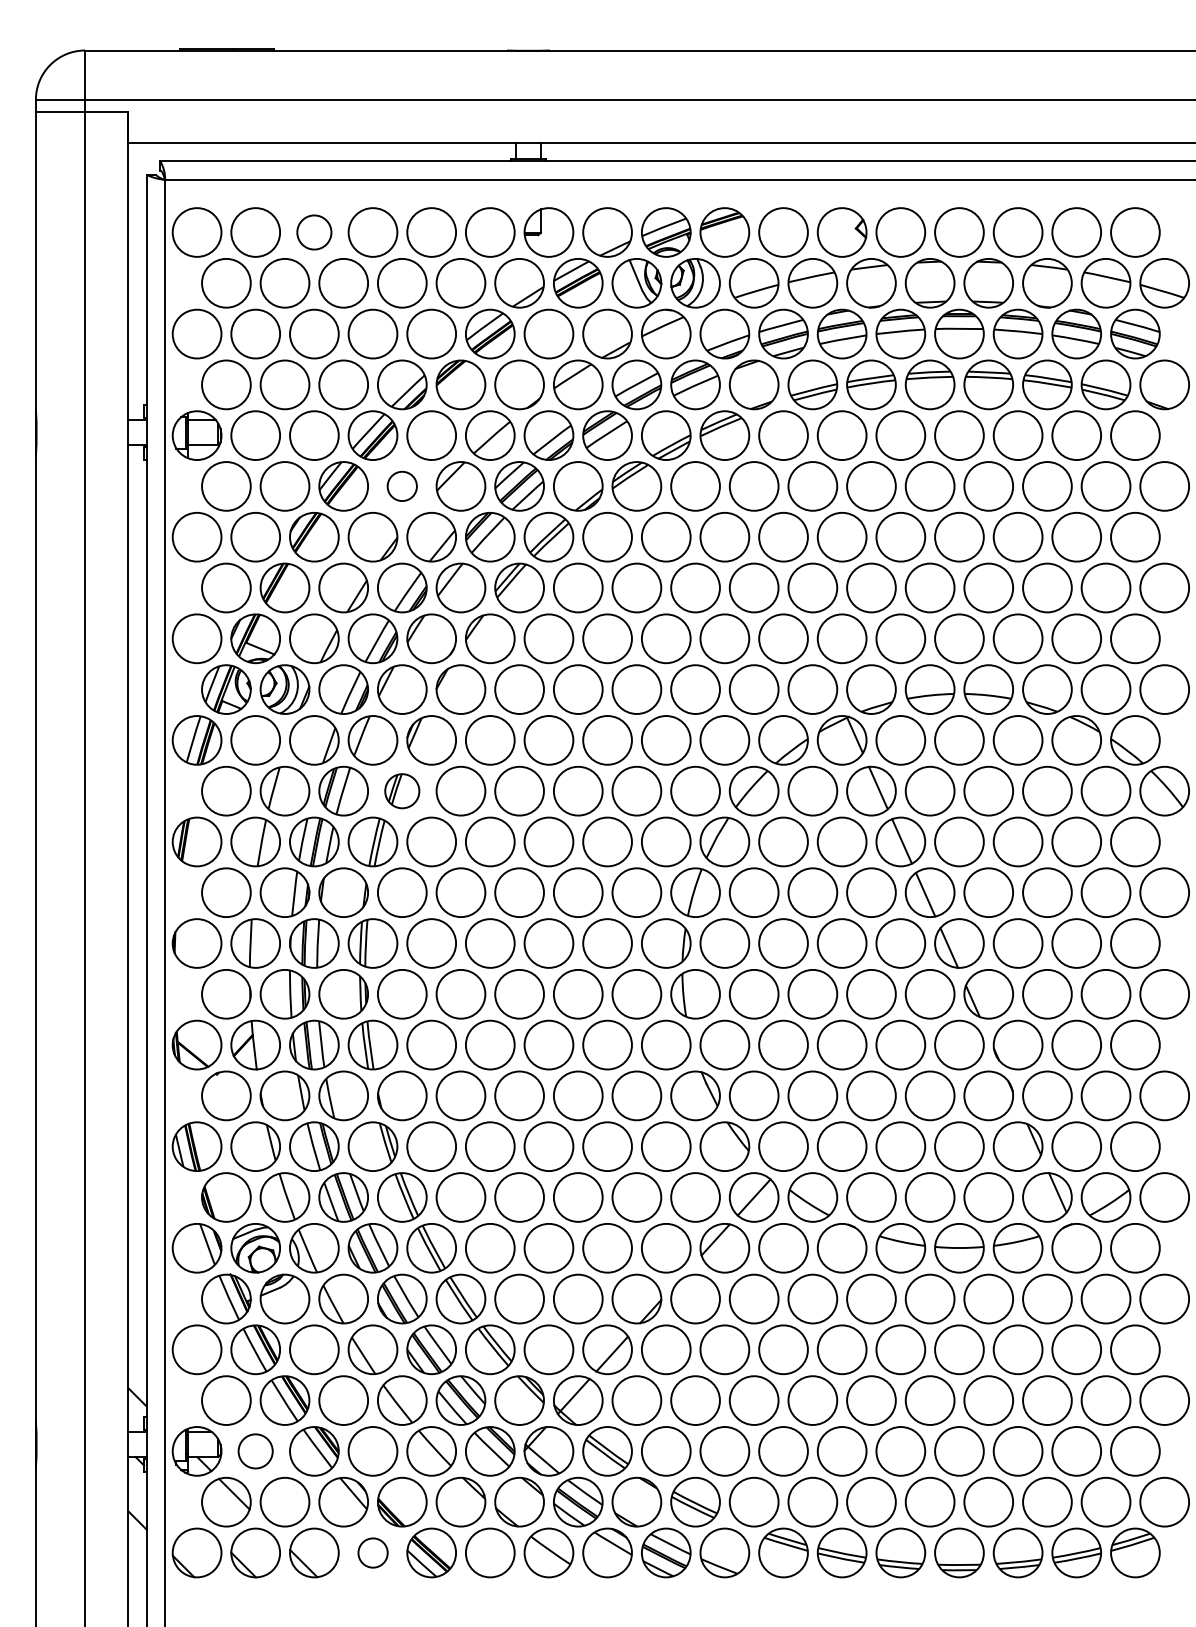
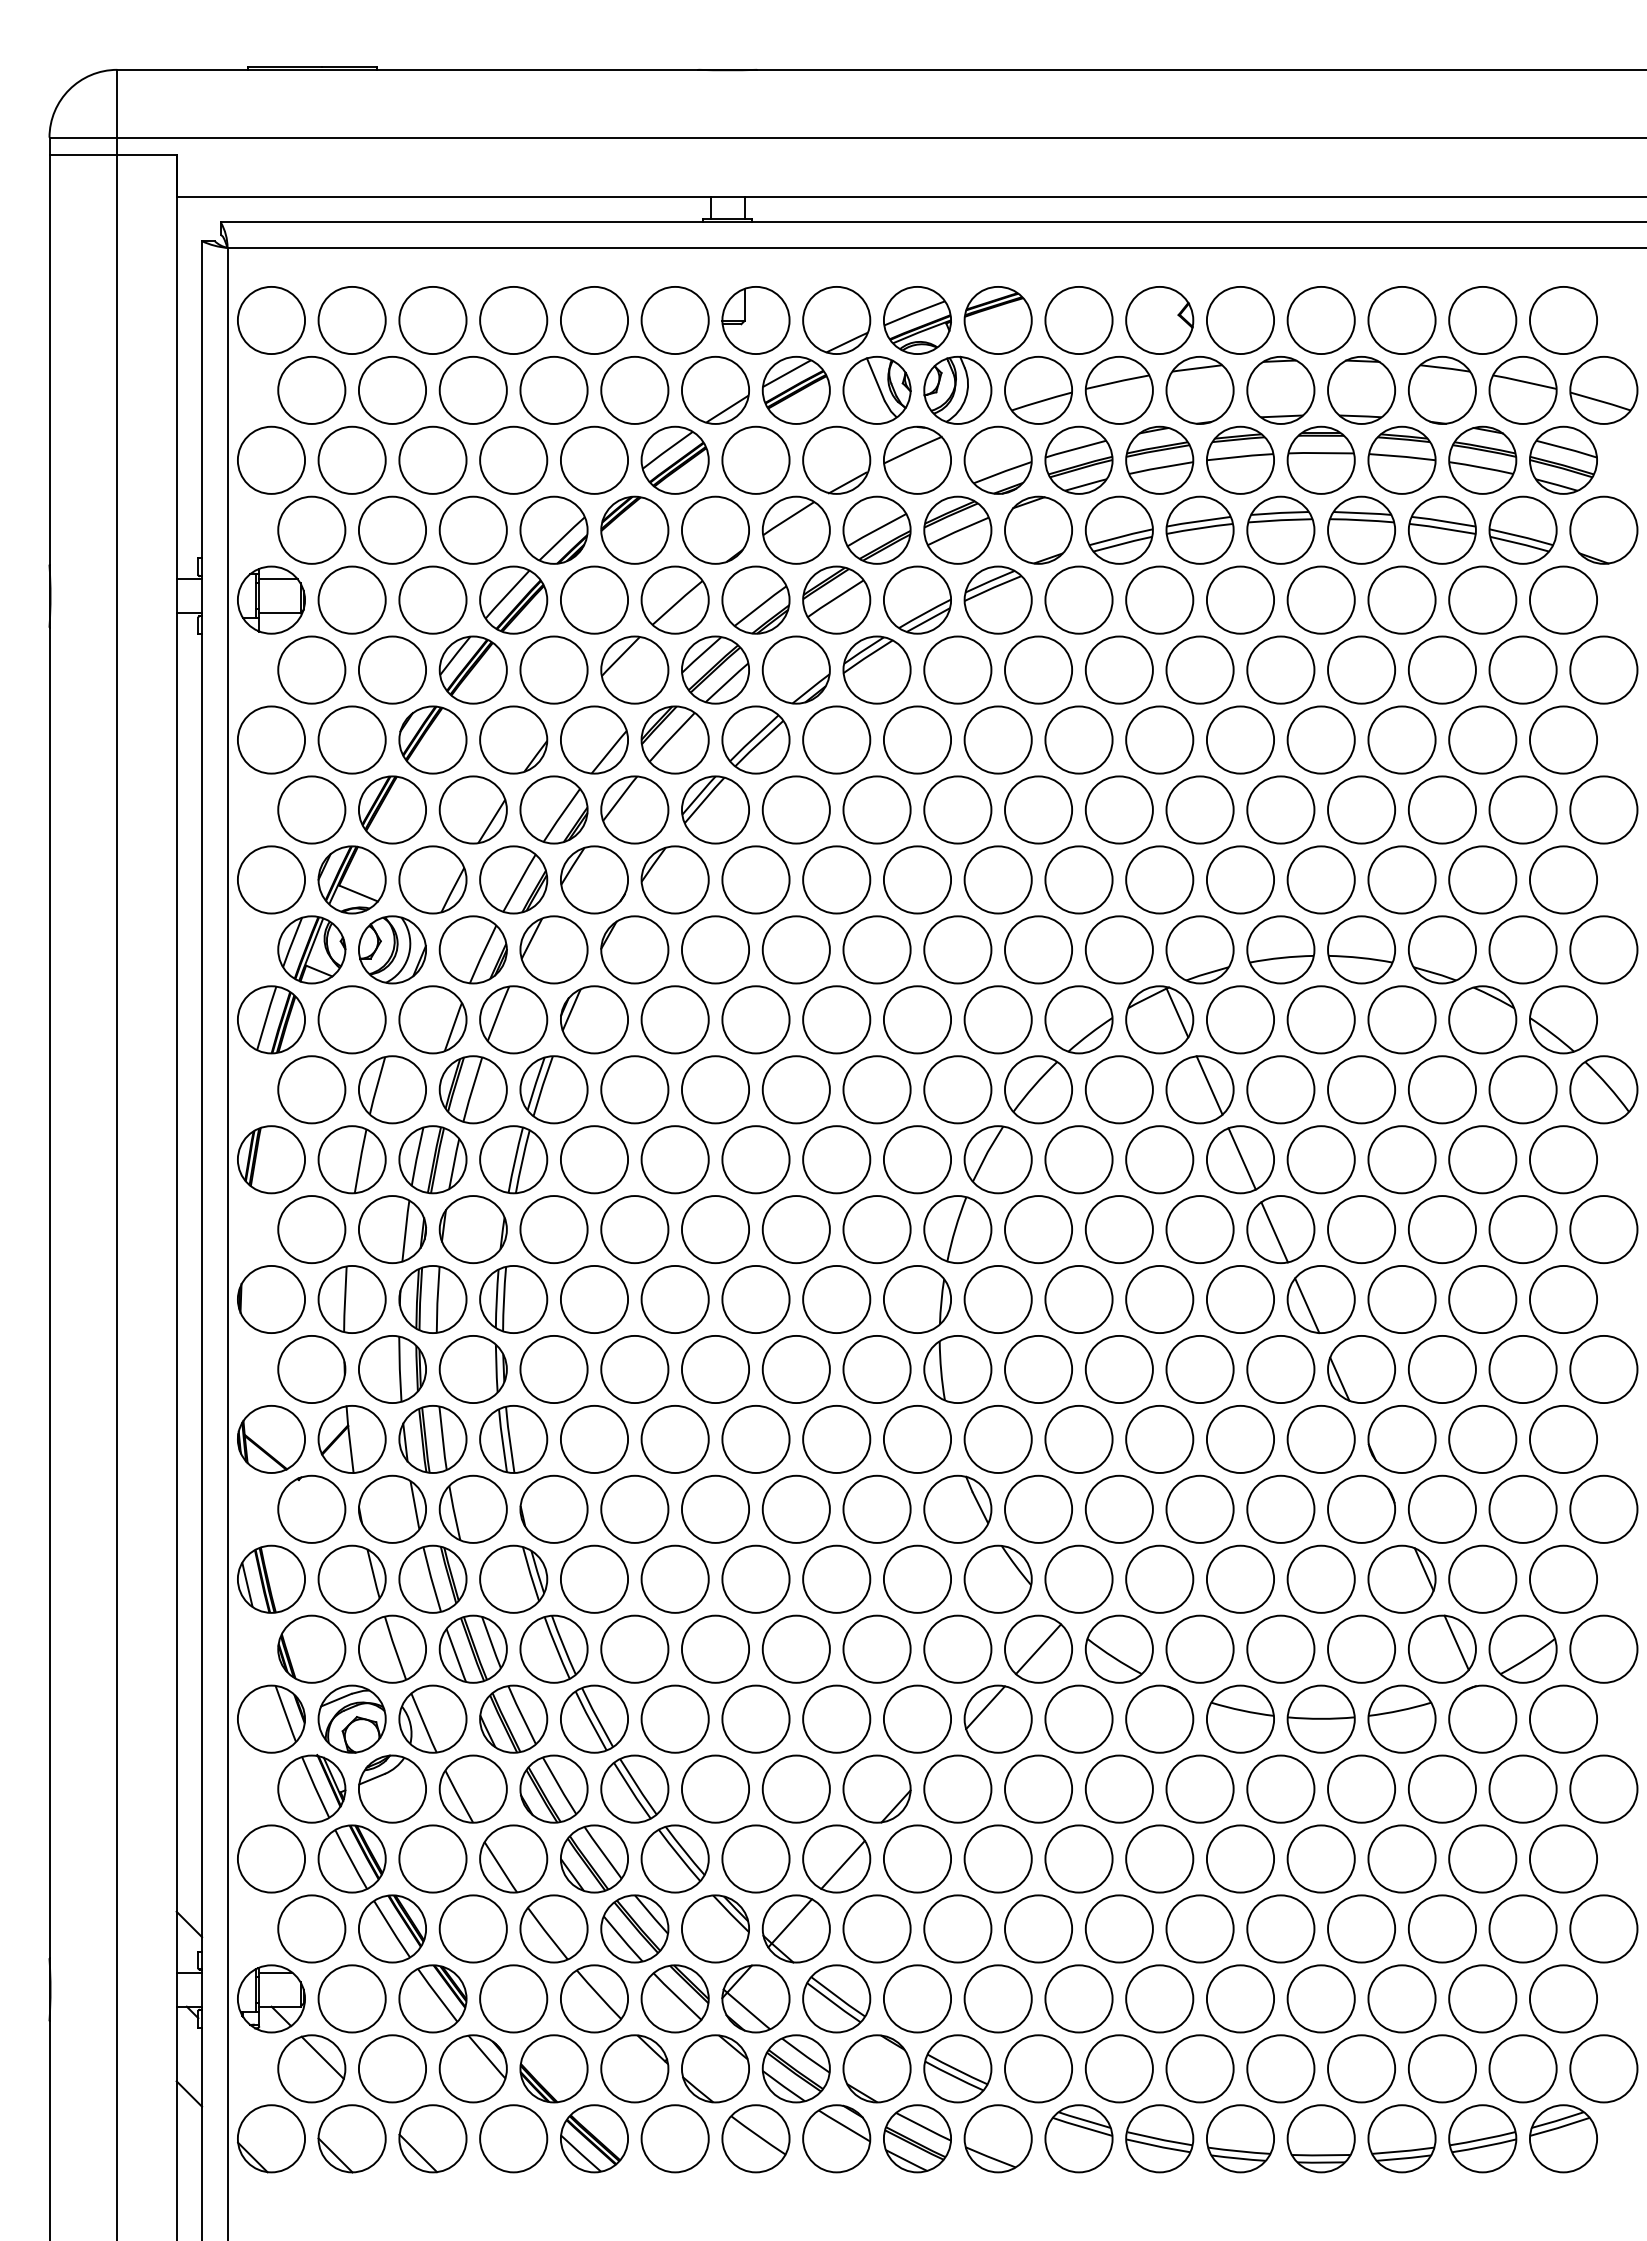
circle: (314, 232) -> (432, 320), size x1.43
circle: (401, 485) -> (553, 669), size x1.67
part: (401, 790) -> (553, 1089), size x1.43
circle: (255, 1451) -> (351, 1998), size x1.43
circle: (372, 1552) -> (513, 2138), size x1.67

